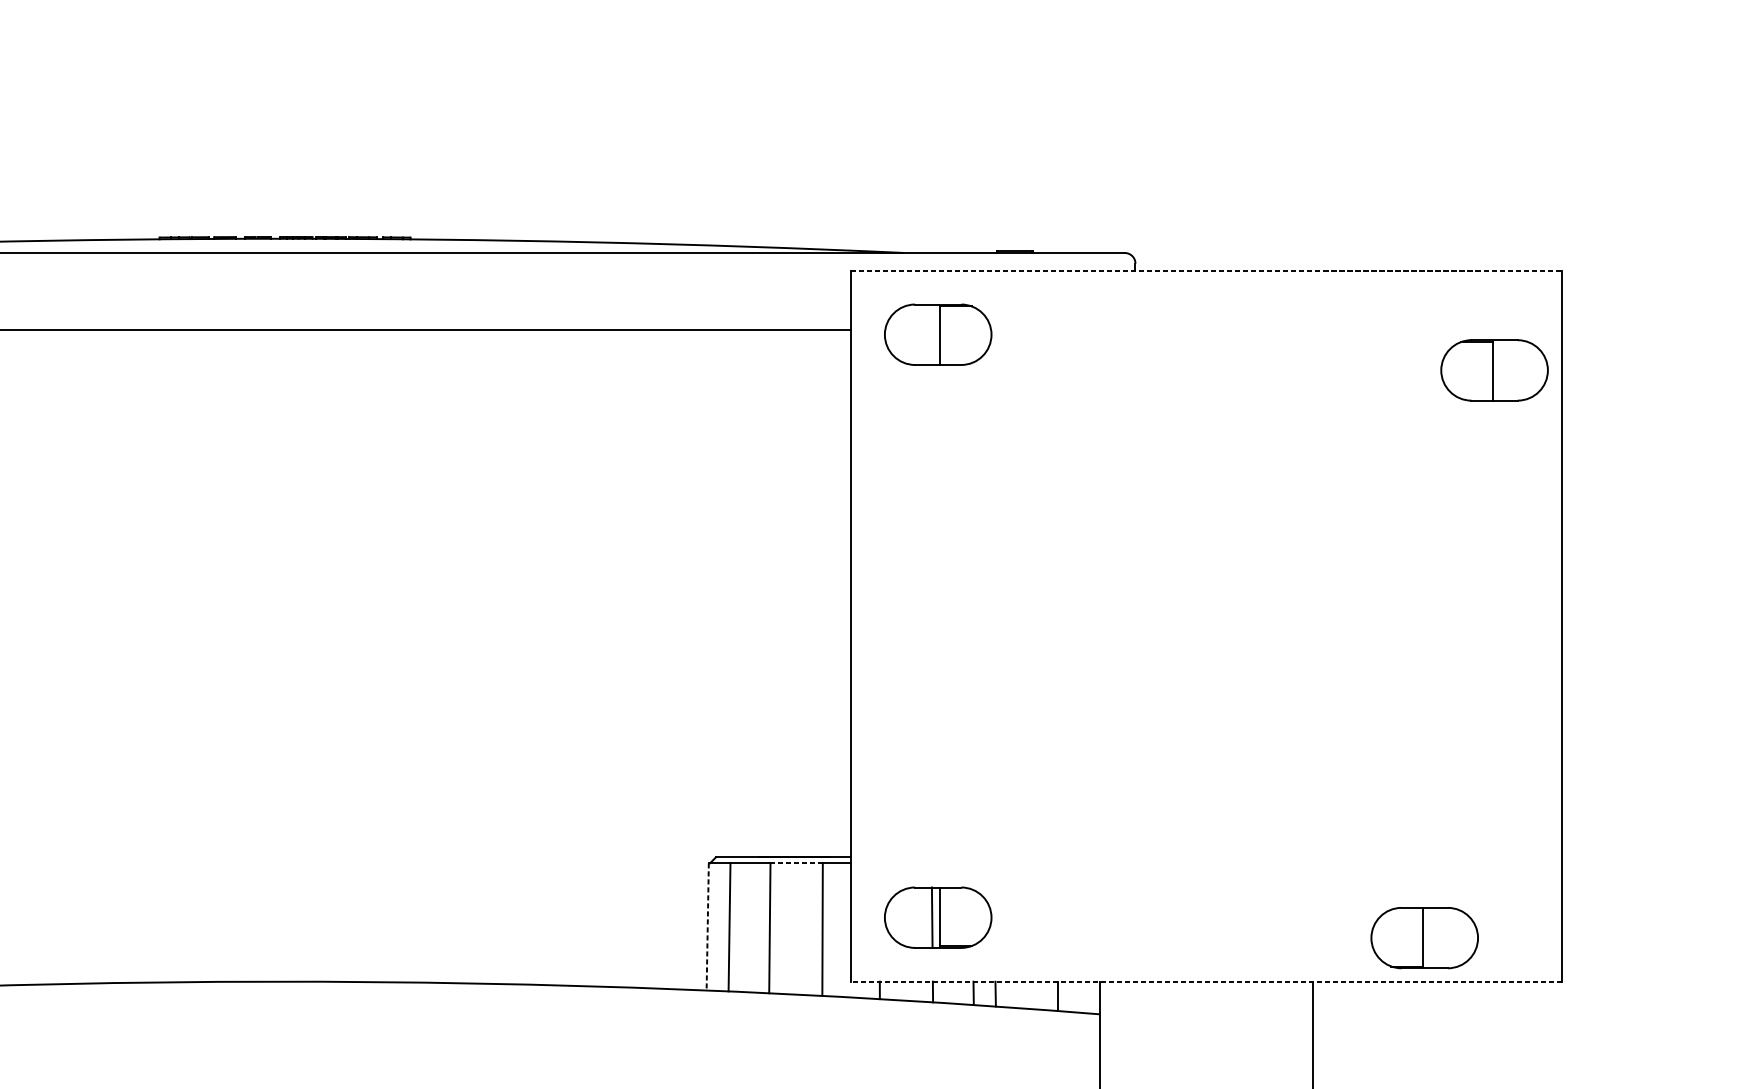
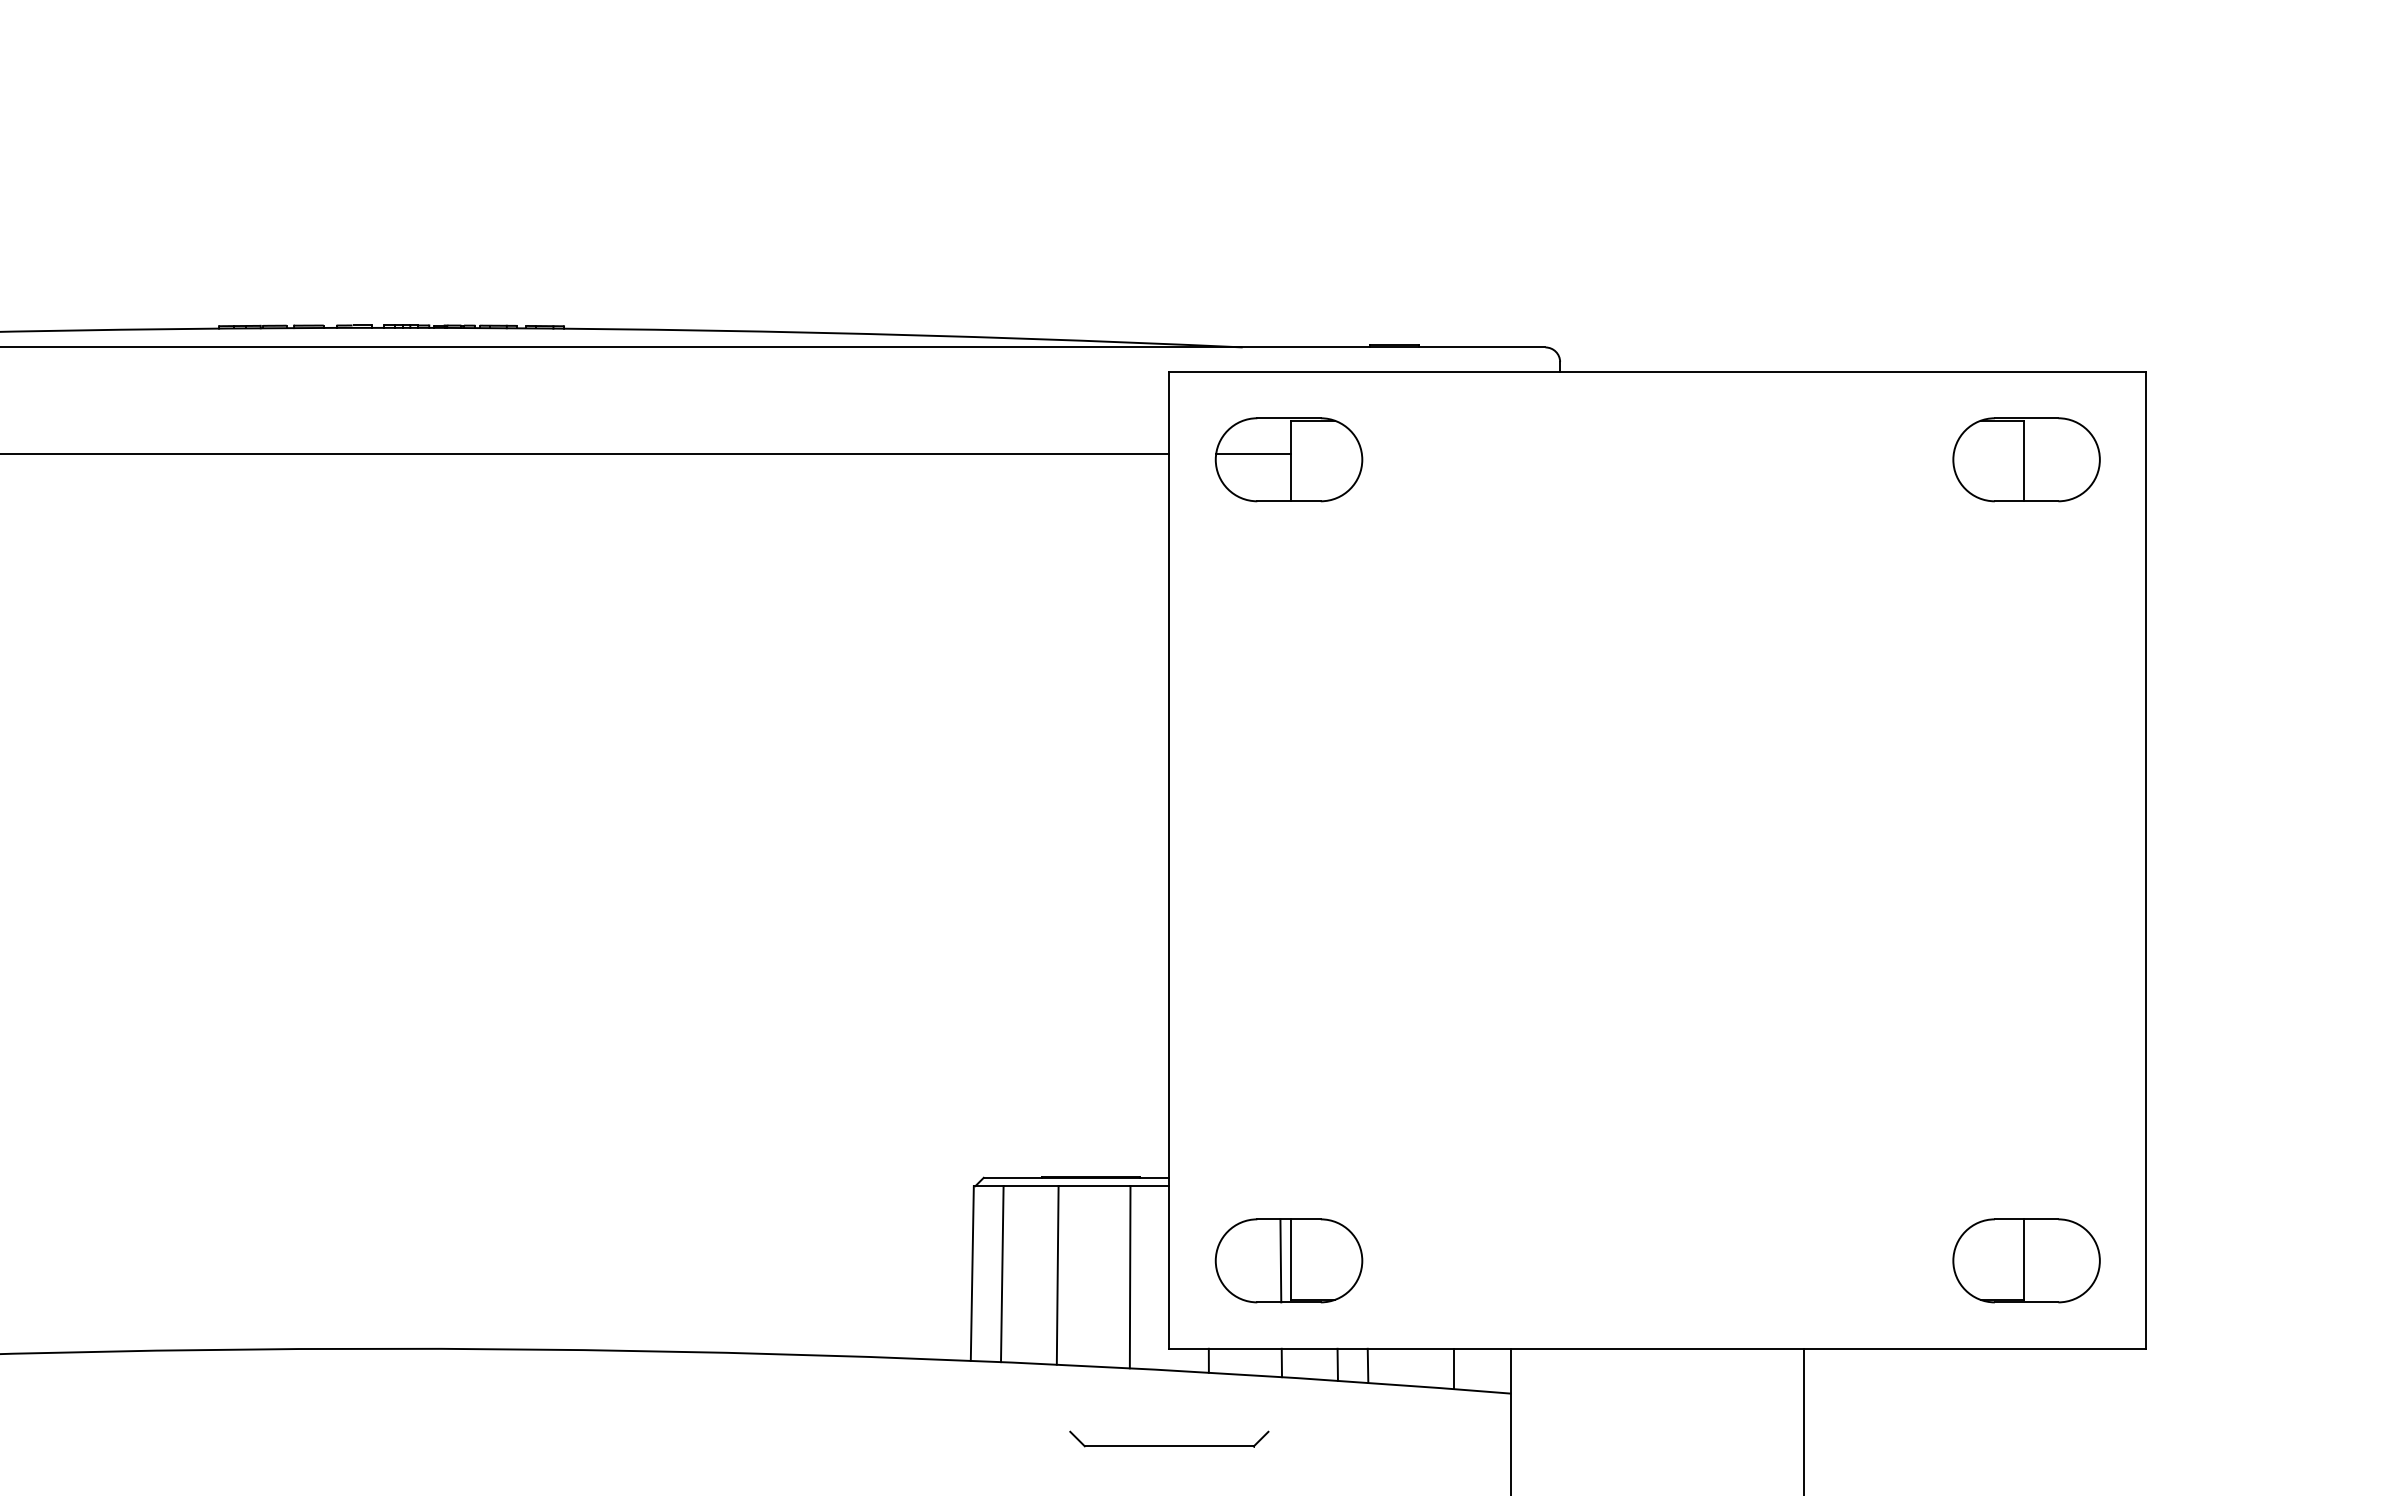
line: (1207, 270) -> (1658, 371), dashed -> solid
line: (912, 330) -> (1253, 453), added
part: (1494, 370) -> (2026, 459), moved
line: (796, 863) -> (1094, 1186), dashed -> solid
line: (707, 927) -> (972, 1274), dashed -> solid
part: (1424, 937) -> (2026, 1260), moved
line: (1206, 981) -> (1657, 1348), dashed -> solid
part: (851, 1052) -> (1169, 1445), added

